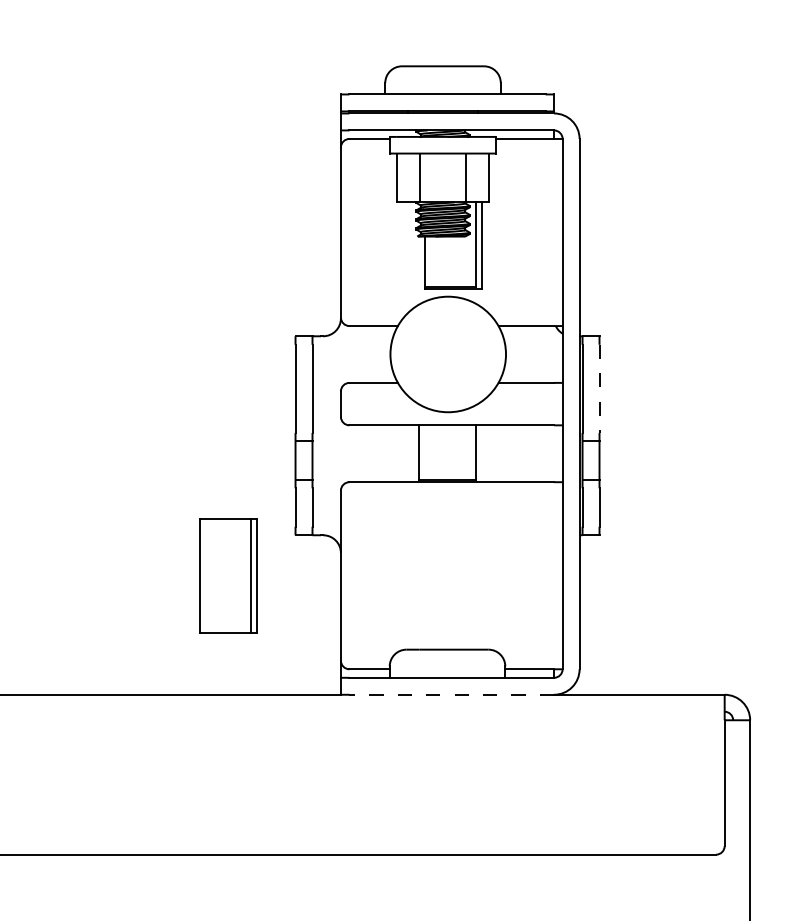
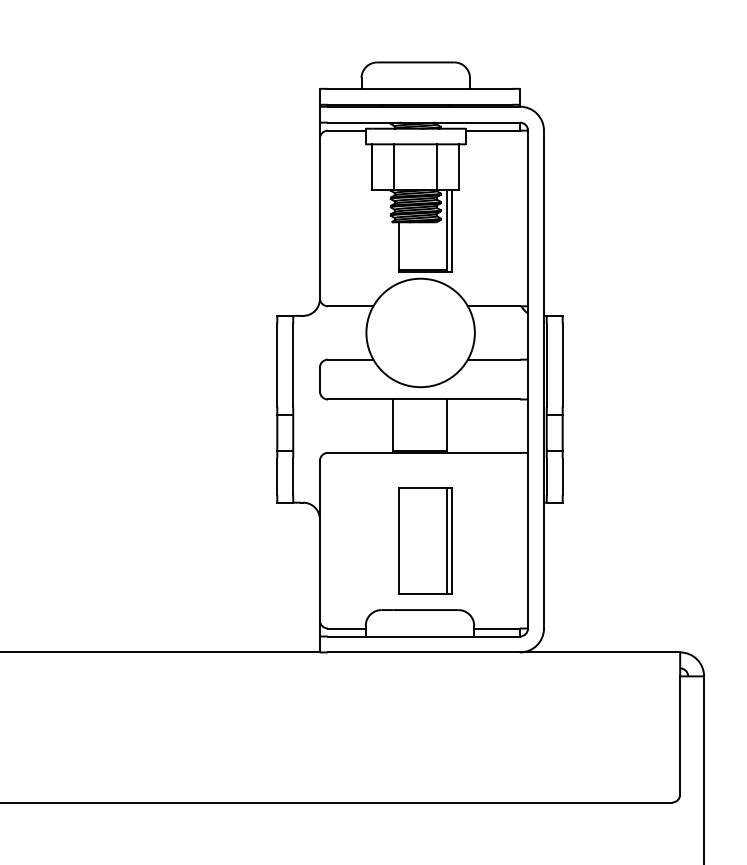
line: (599, 389) -> (562, 365), dashed -> solid
part: (228, 575) -> (425, 540), moved
line: (451, 694) -> (423, 652), dashed -> solid

